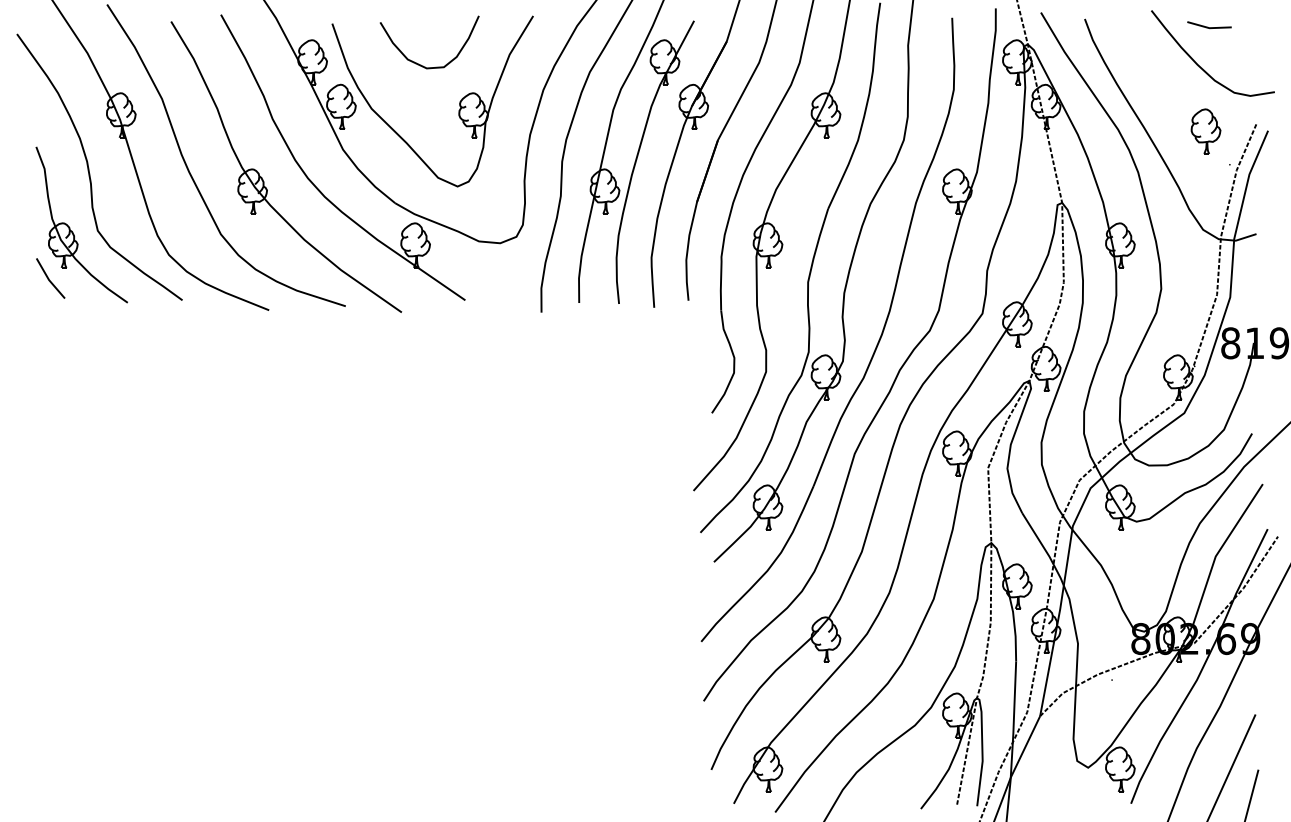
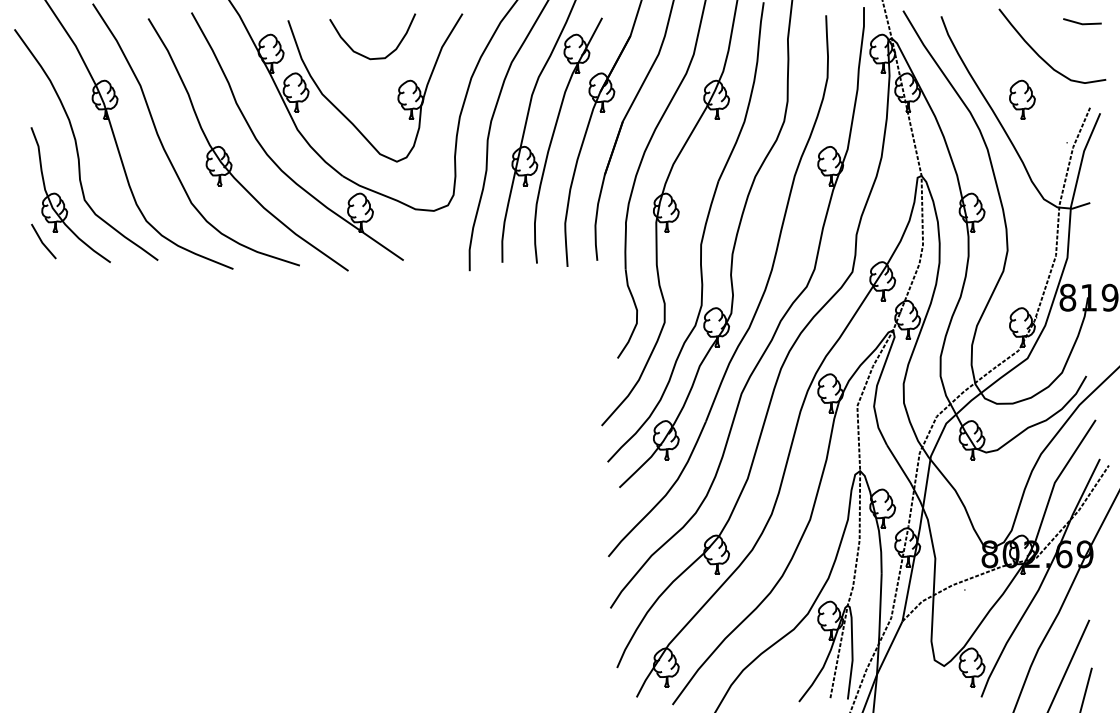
line: (1209, 27) -> (1082, 23), moved
part: (1206, 130) -> (1022, 99), moved

